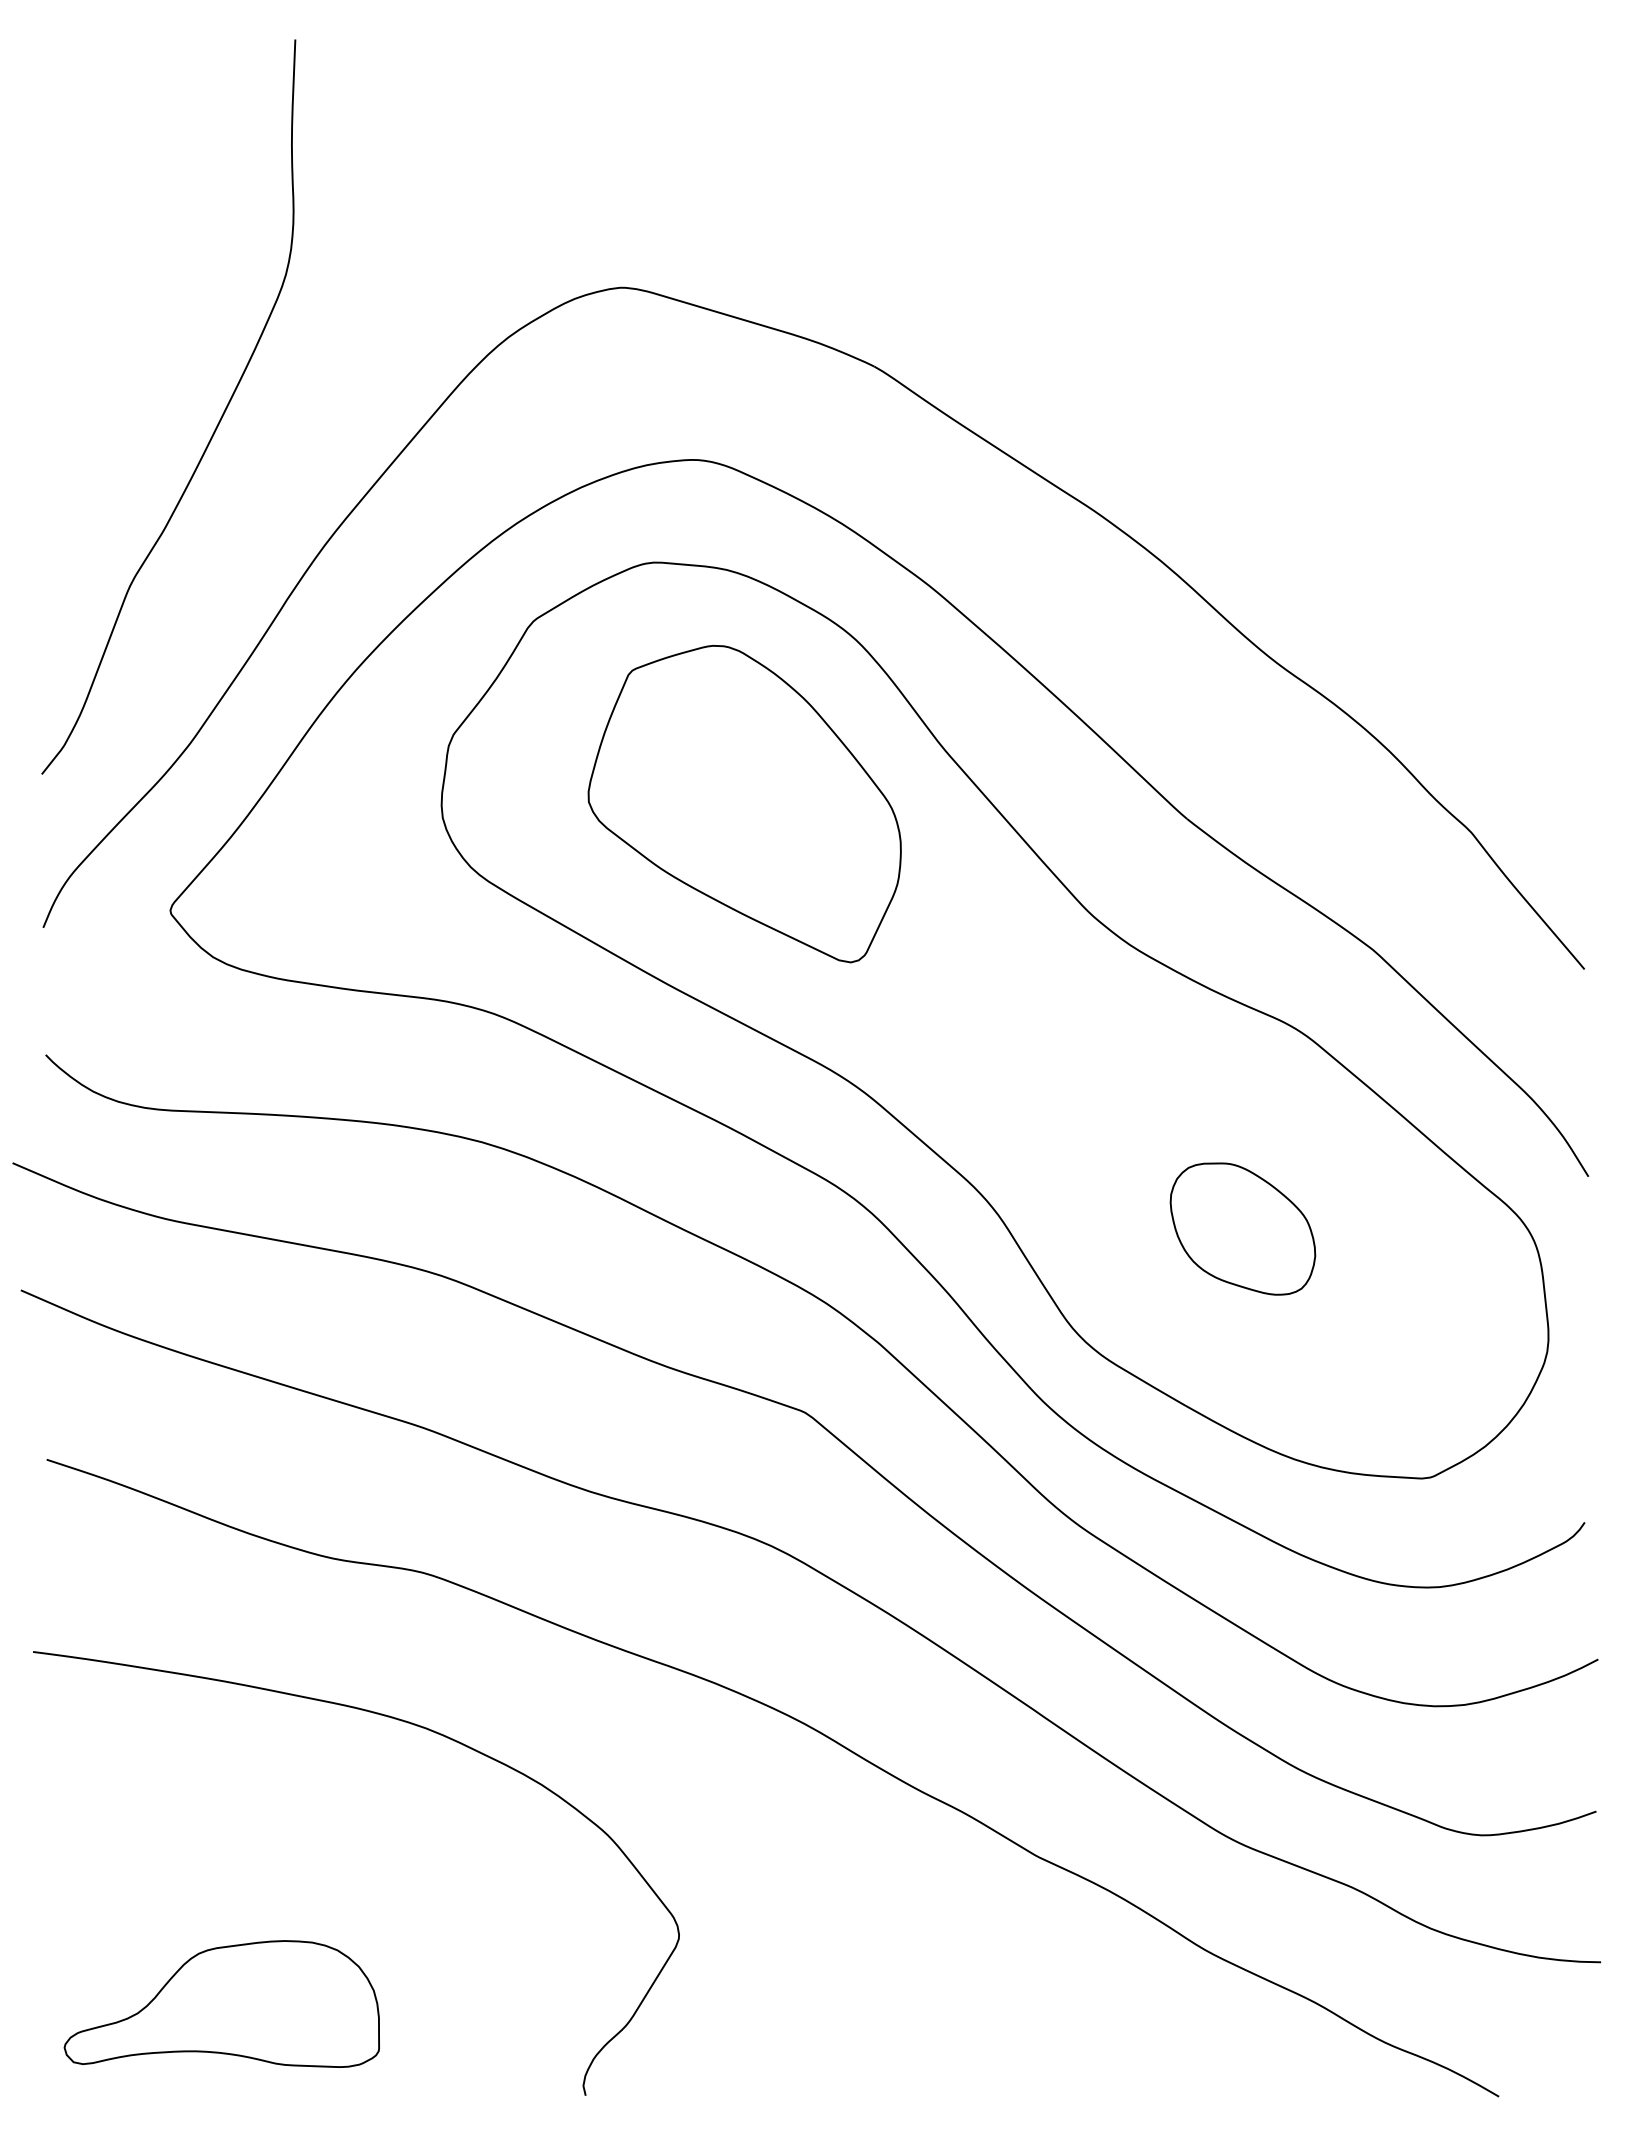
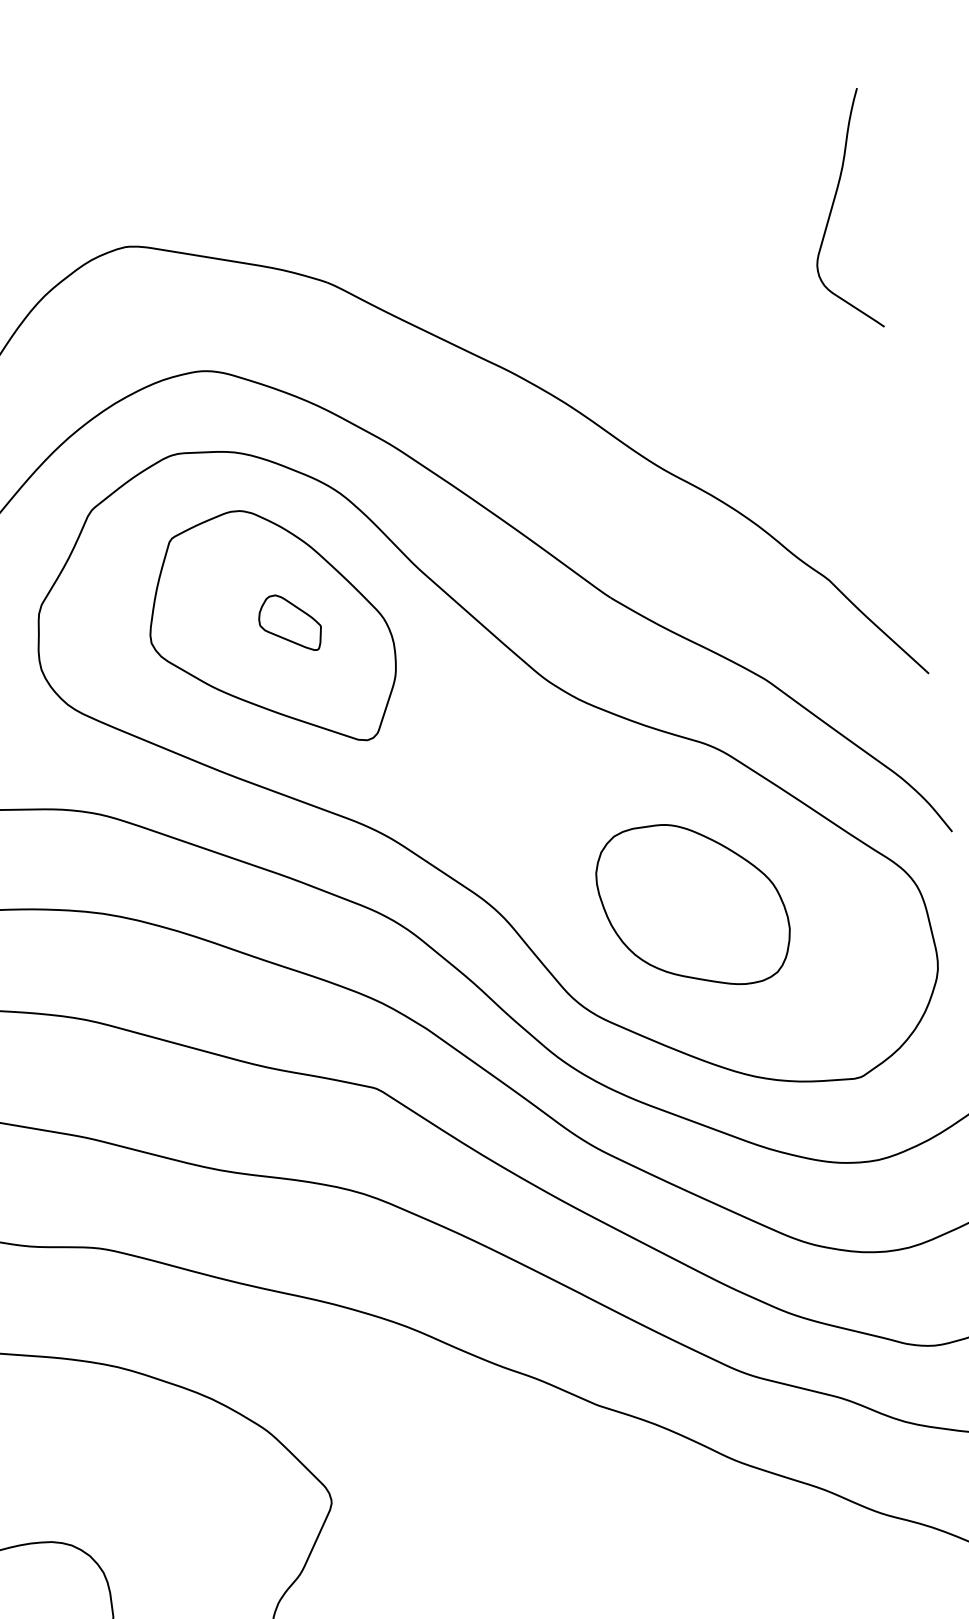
curve: (1537, 354) -> (832, 208), added
part: (770, 798) -> (290, 622), added
part: (1242, 1228) -> (692, 905), size x1.67

